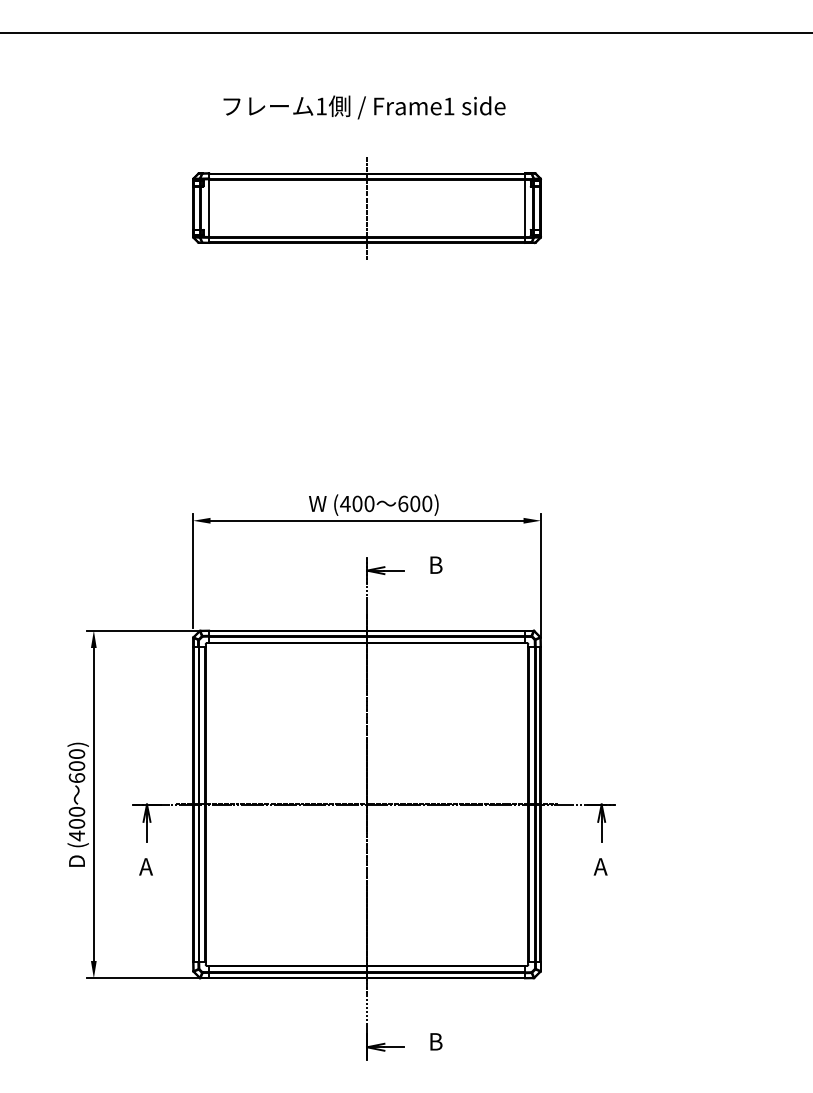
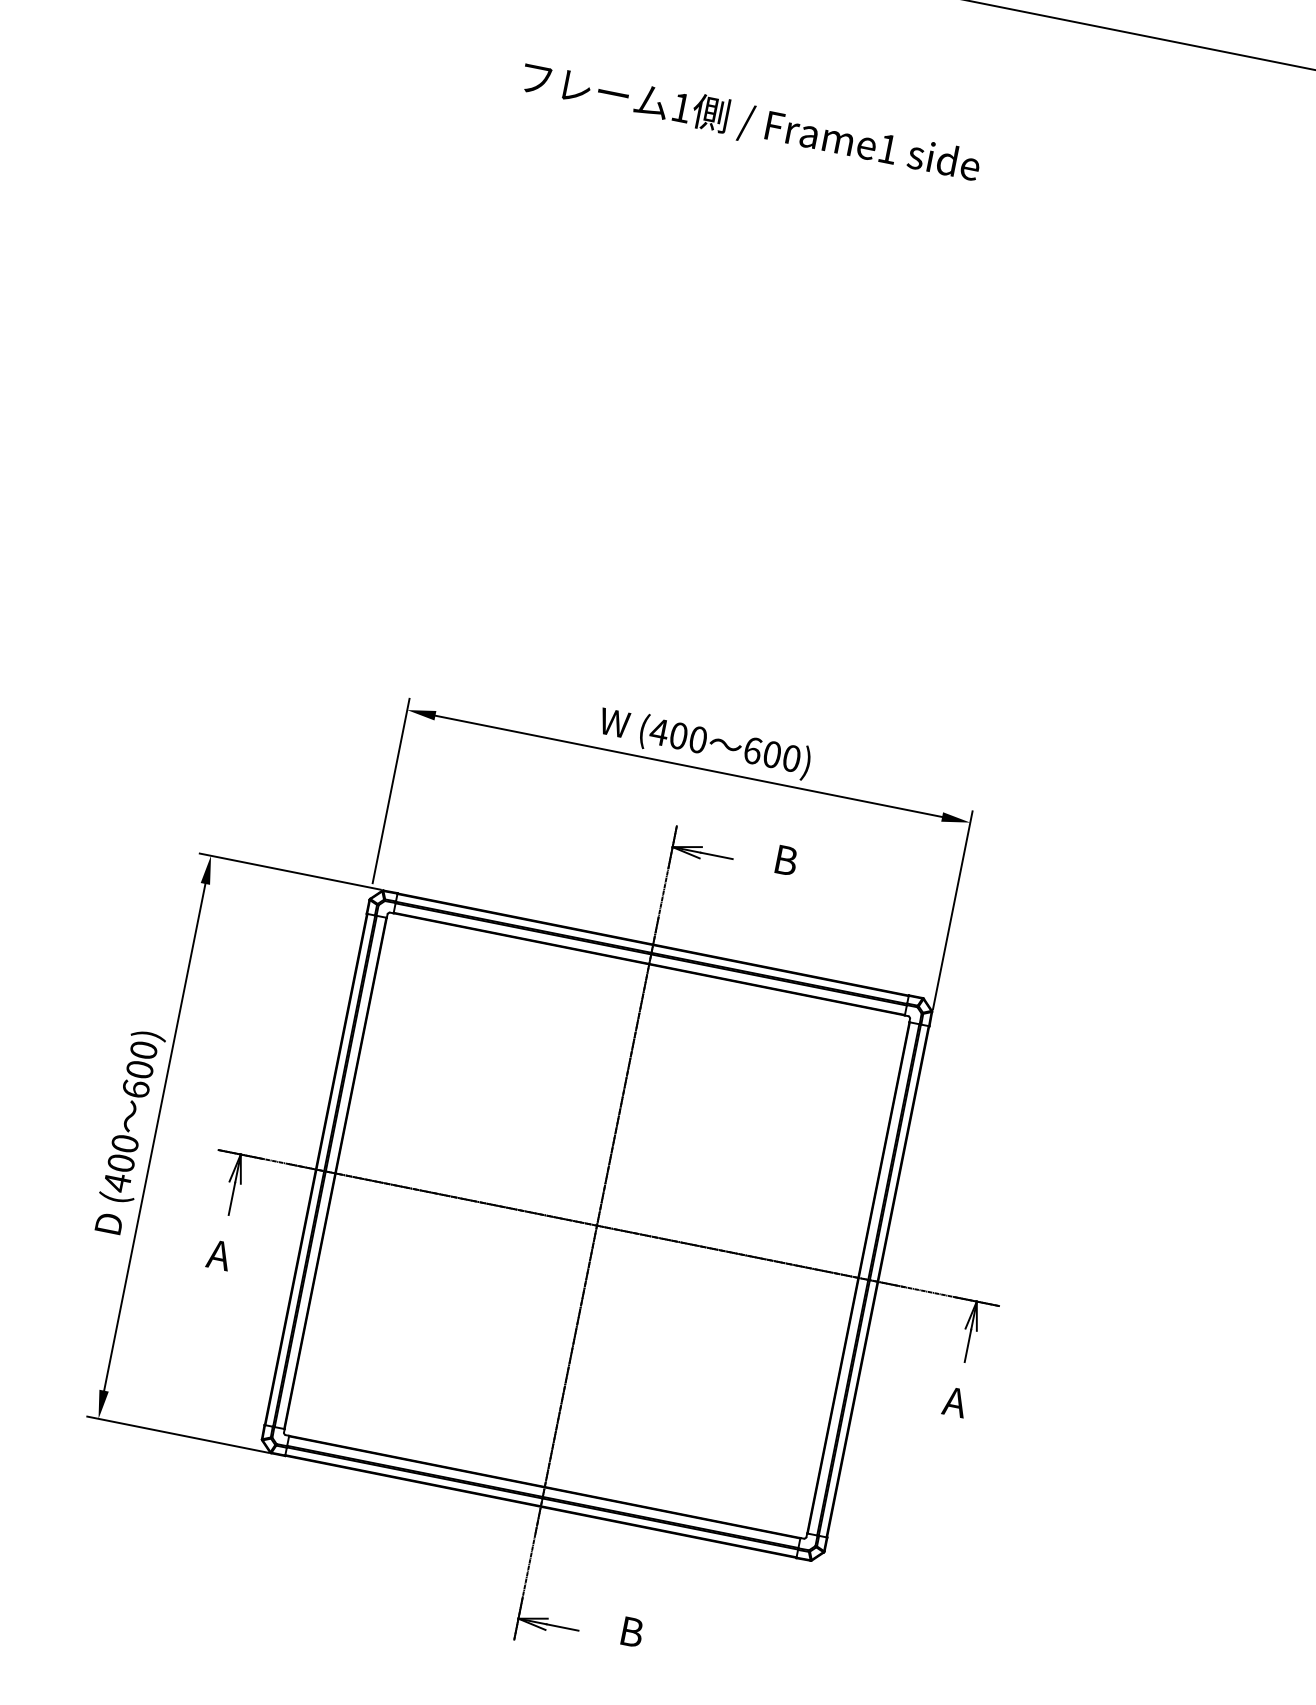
text: (364, 107) -> (750, 123), moved
part: (366, 208) -> (788, 260), removed

